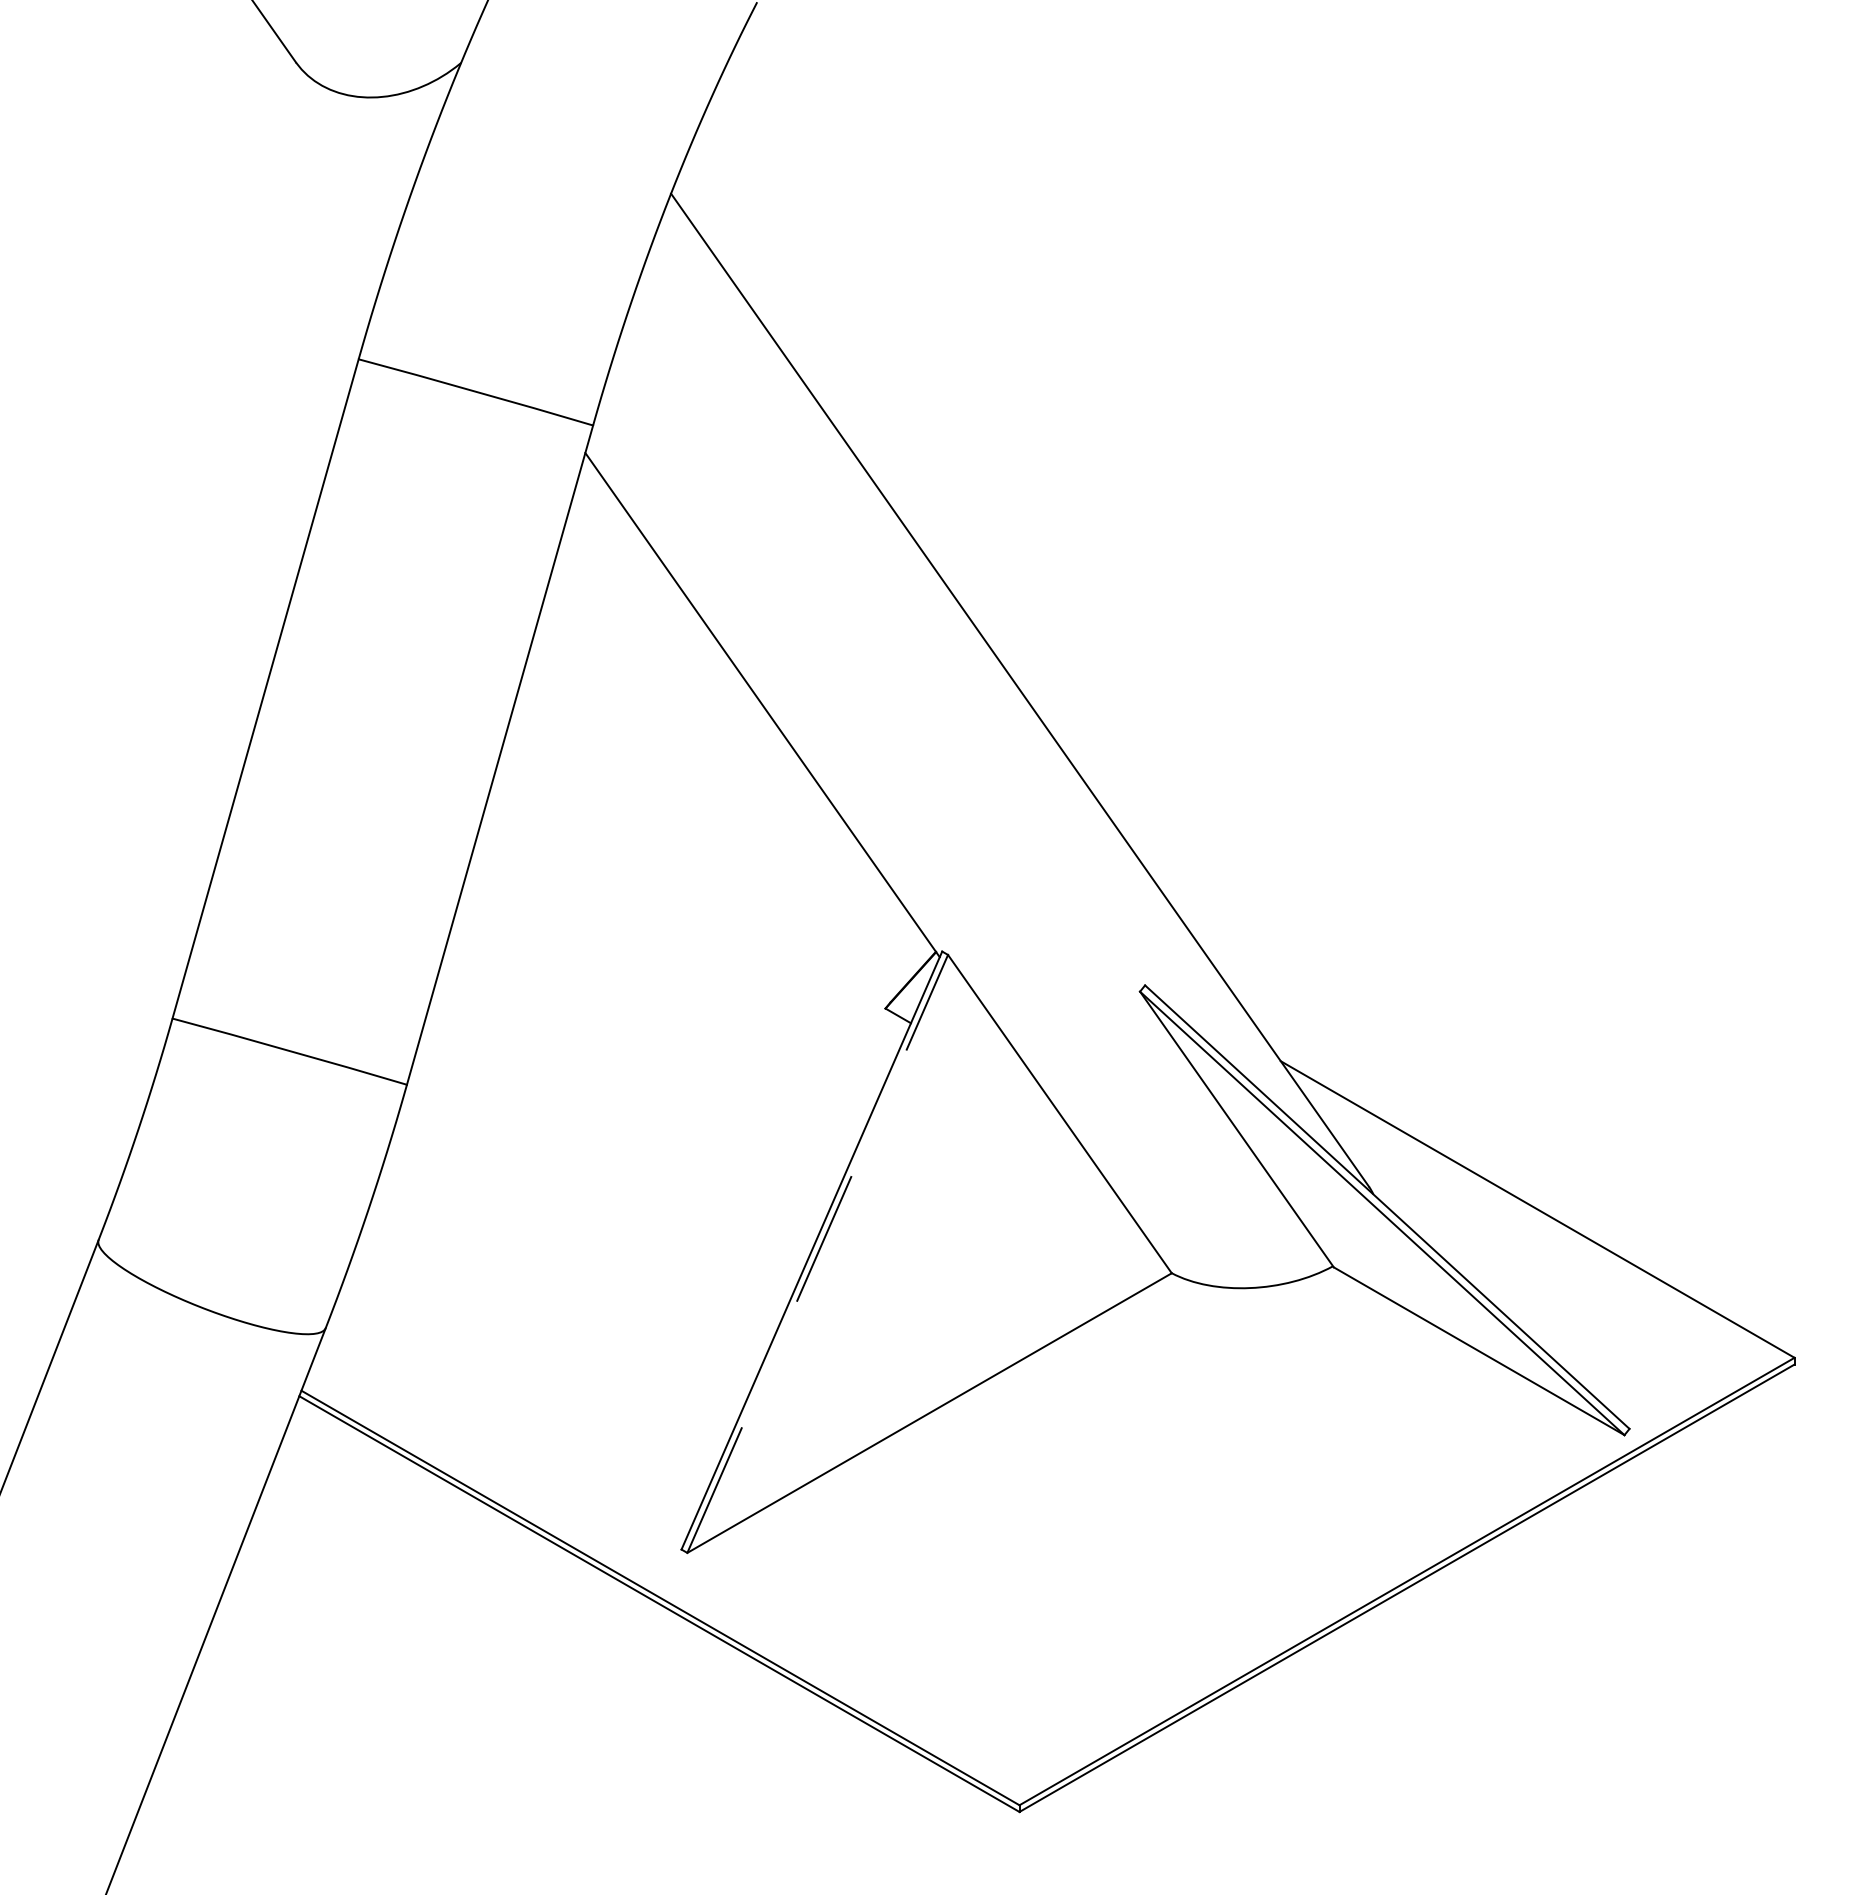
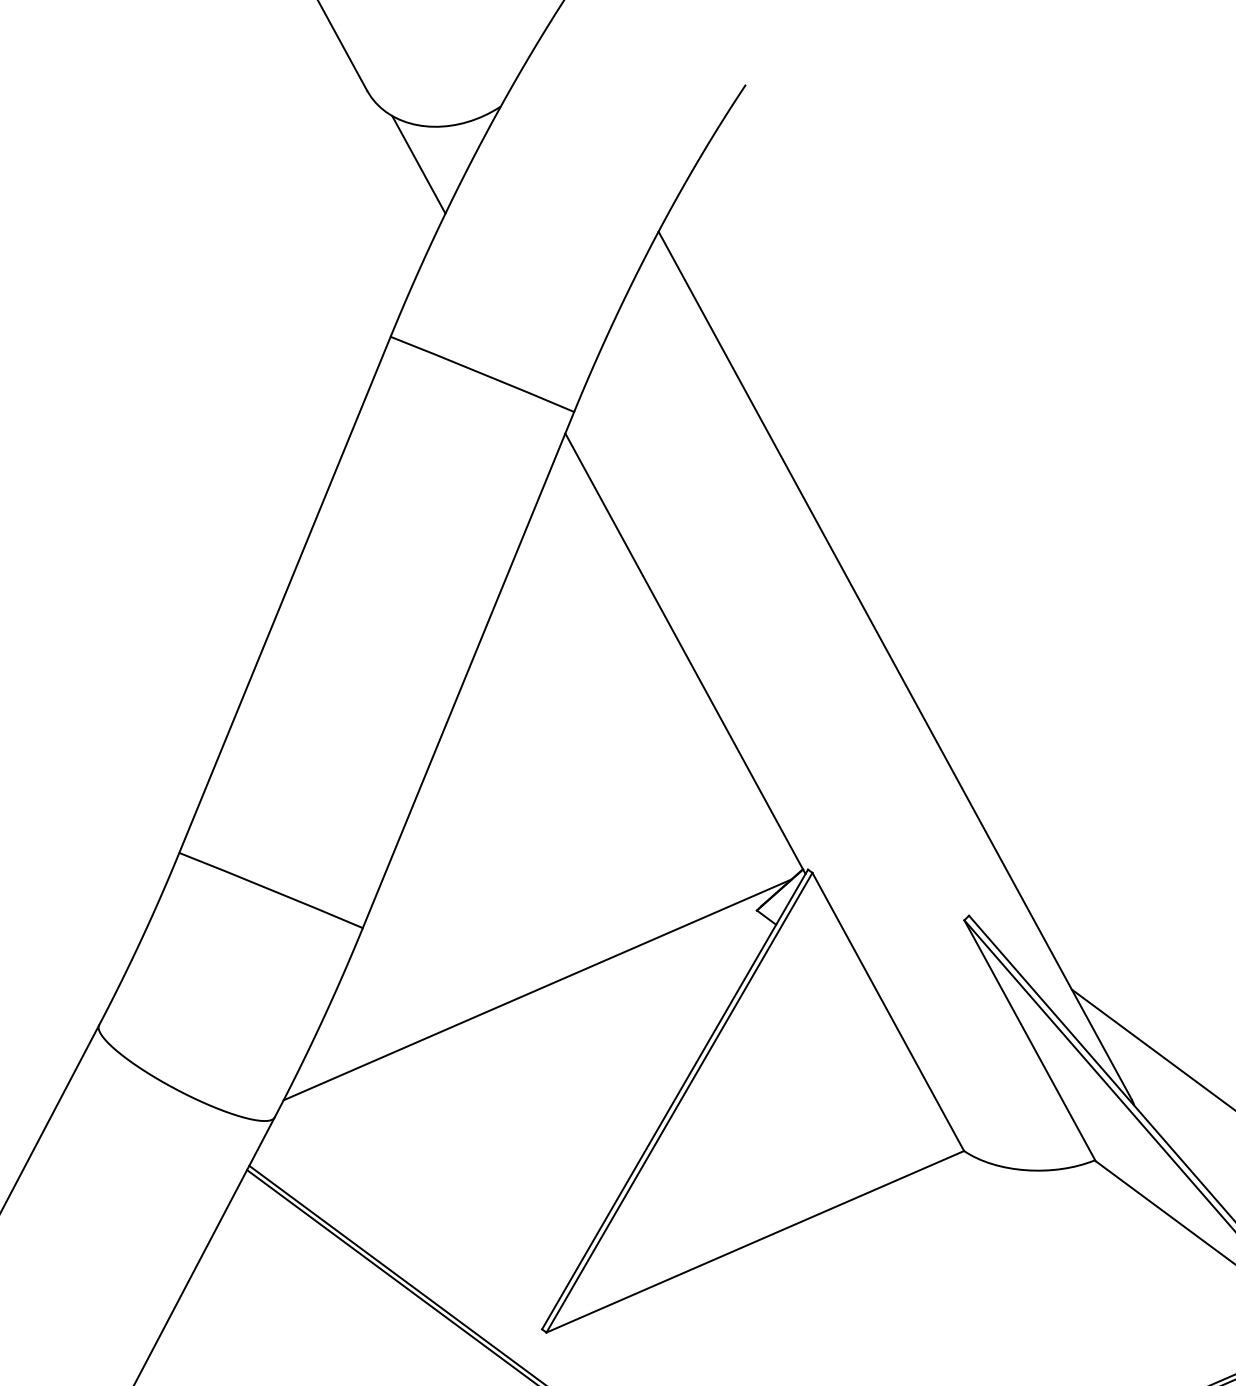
line: (368, 145) -> (418, 164), added
line: (628, 1135) -> (537, 989), added
line: (817, 1253) -> (679, 1102), dashed -> solid

